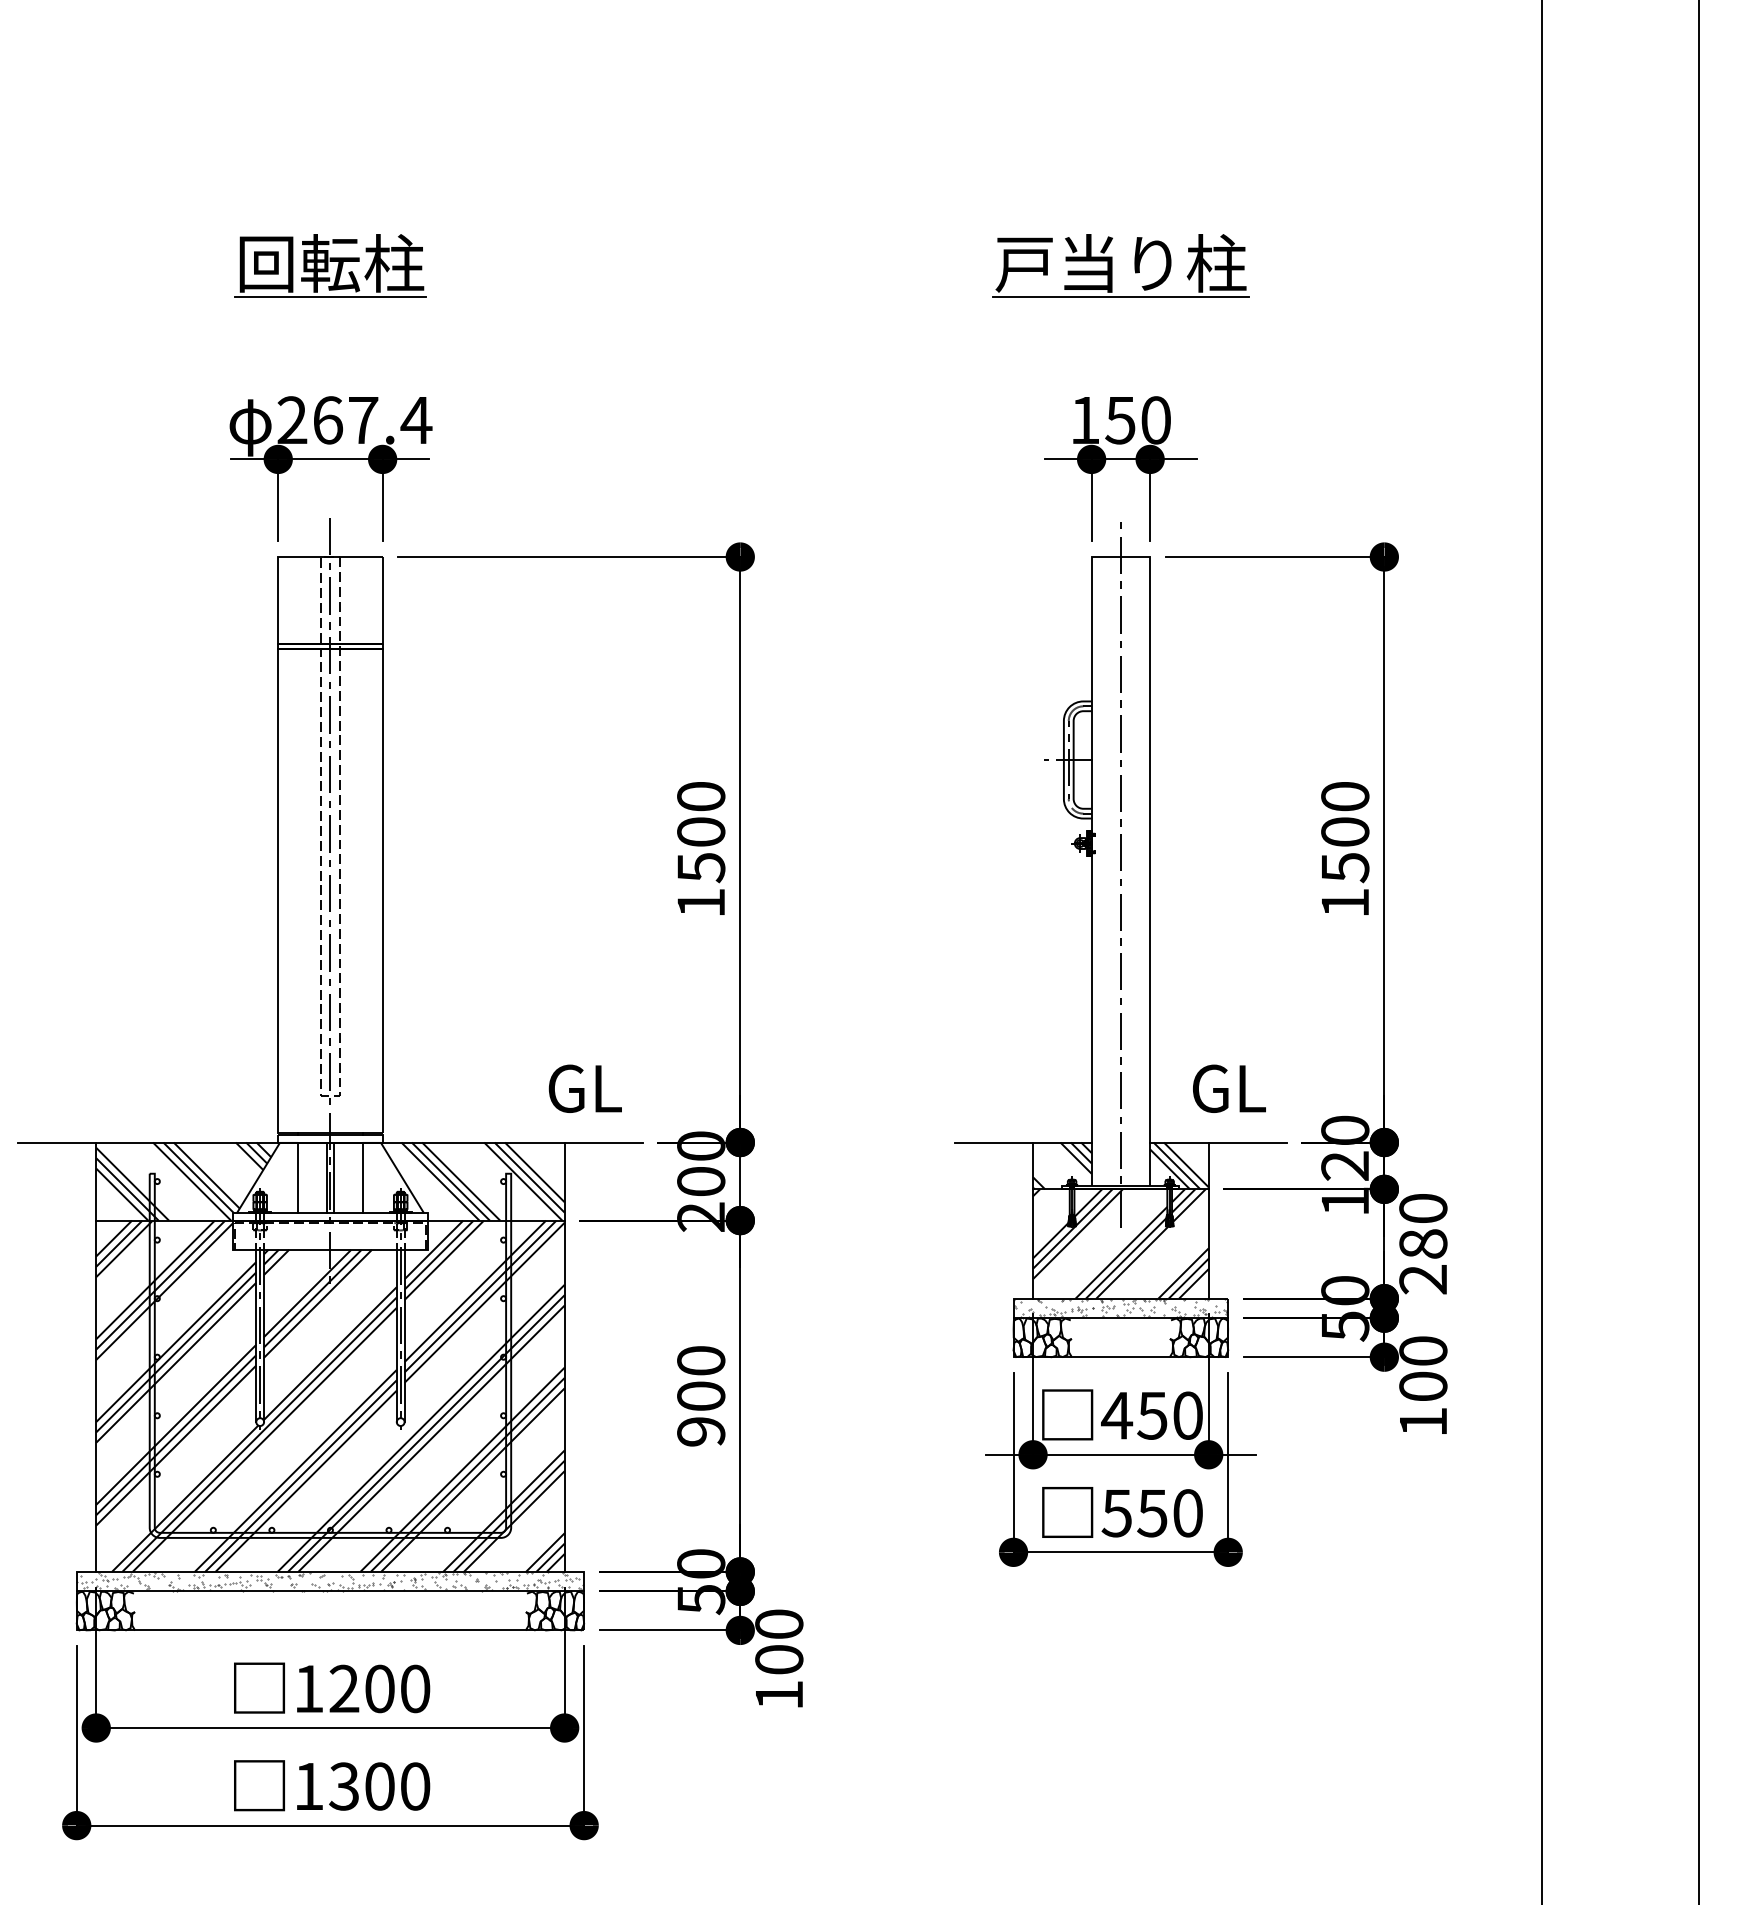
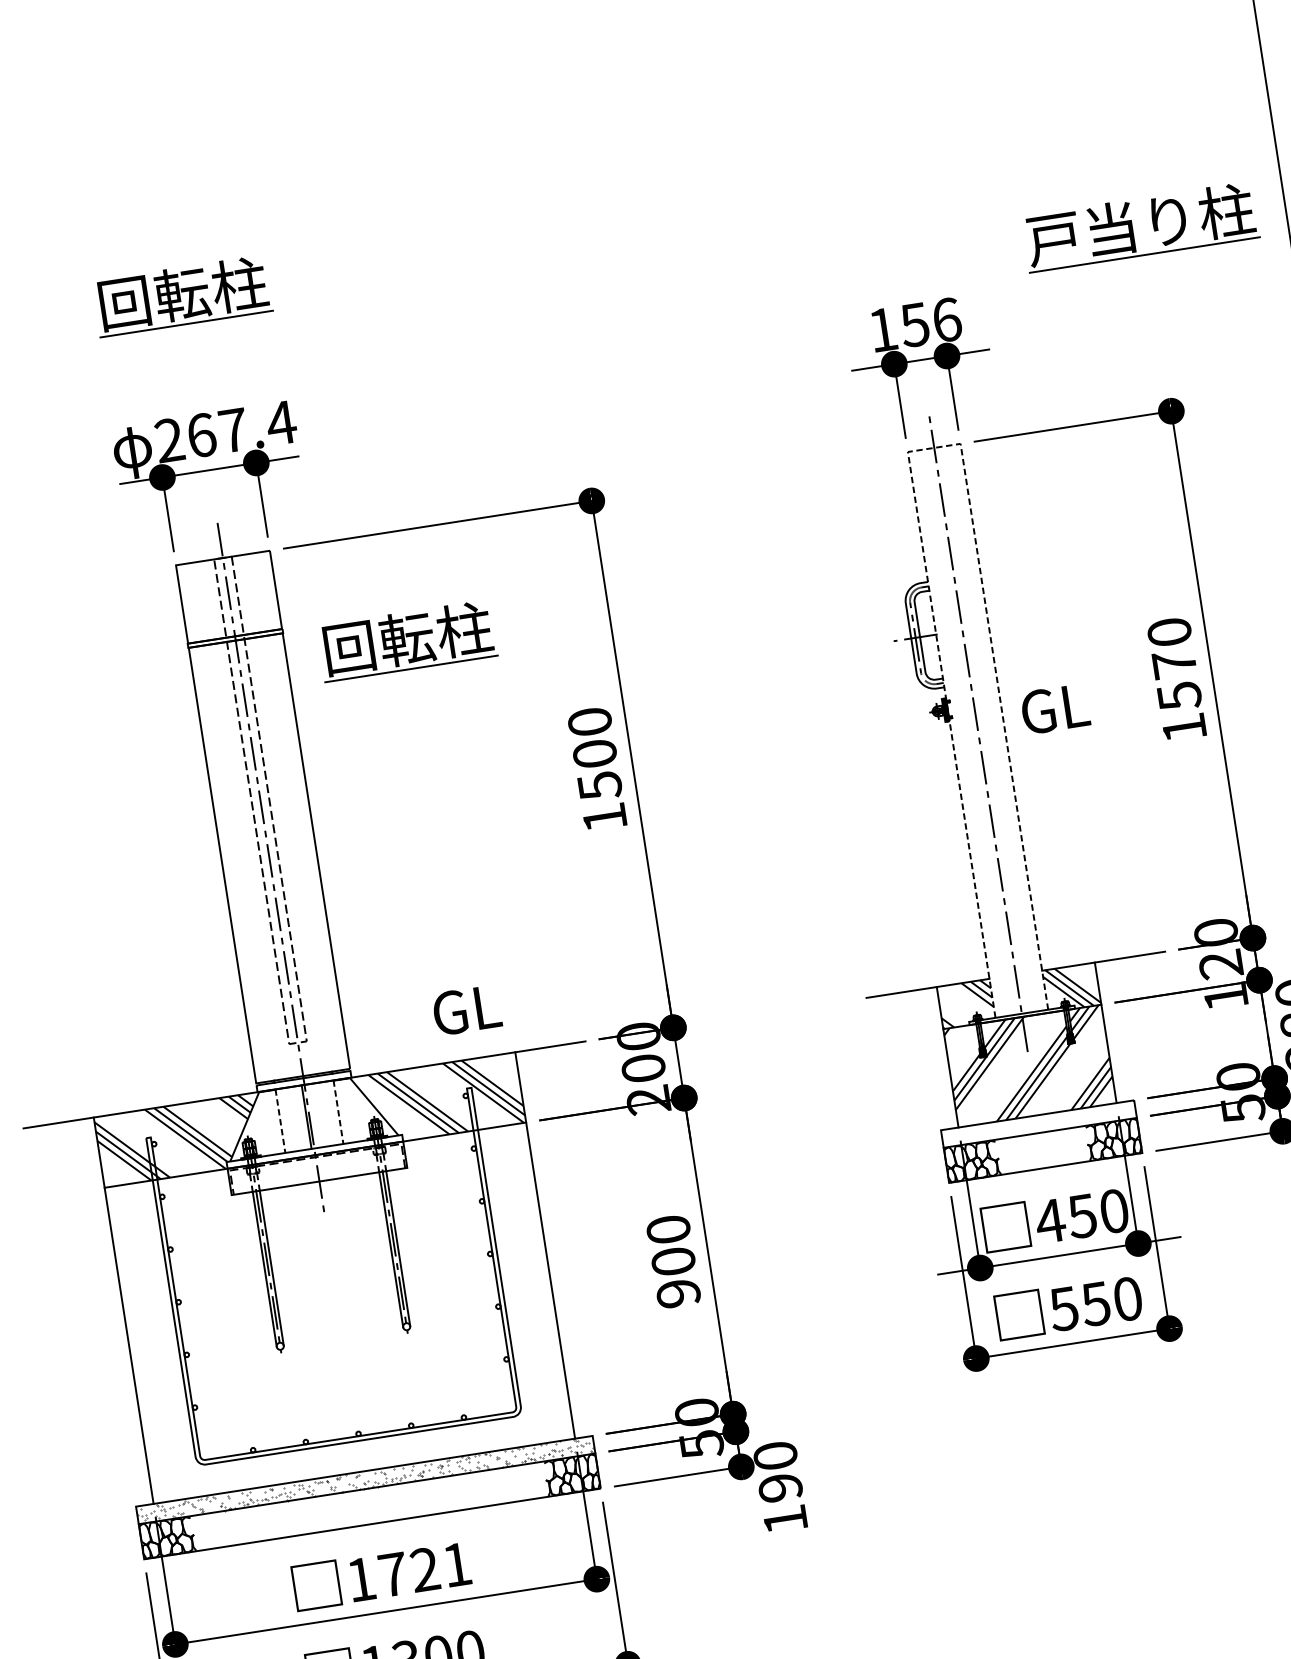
part: (1112, 265) -> (1132, 227), moved
text: (1156, 420) -> (947, 320), 150 -> 156
line: (1120, 557) -> (933, 448), solid -> dashed
part: (516, 677) -> (407, 640), added
text: (1345, 831) -> (1174, 663), 1500 -> 1570
text: (584, 1088) -> (466, 1010), moved
text: (1229, 1088) -> (1055, 708), moved
line: (333, 1177) -> (312, 1115), removed
line: (298, 1178) -> (280, 1121), solid -> dashed
line: (362, 1178) -> (338, 1112), solid -> dashed
hatch: (1120, 1308) -> (1038, 1124), removed
hatch: (330, 1395) -> (339, 1312), removed
text: (779, 1659) -> (780, 1487), 100 -> 190
text: (379, 1688) -> (424, 1569), 1200 -> 1721

